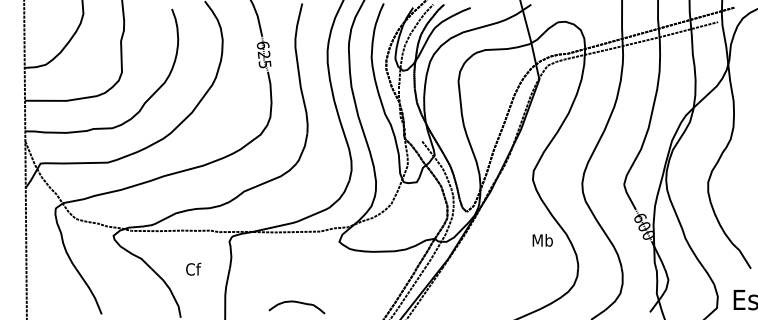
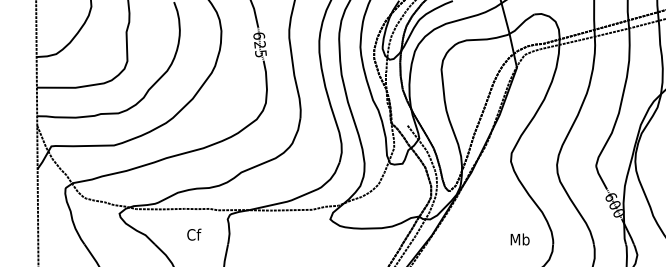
text: (542, 240) -> (519, 239), moved
text: (193, 268) -> (194, 233), moved

